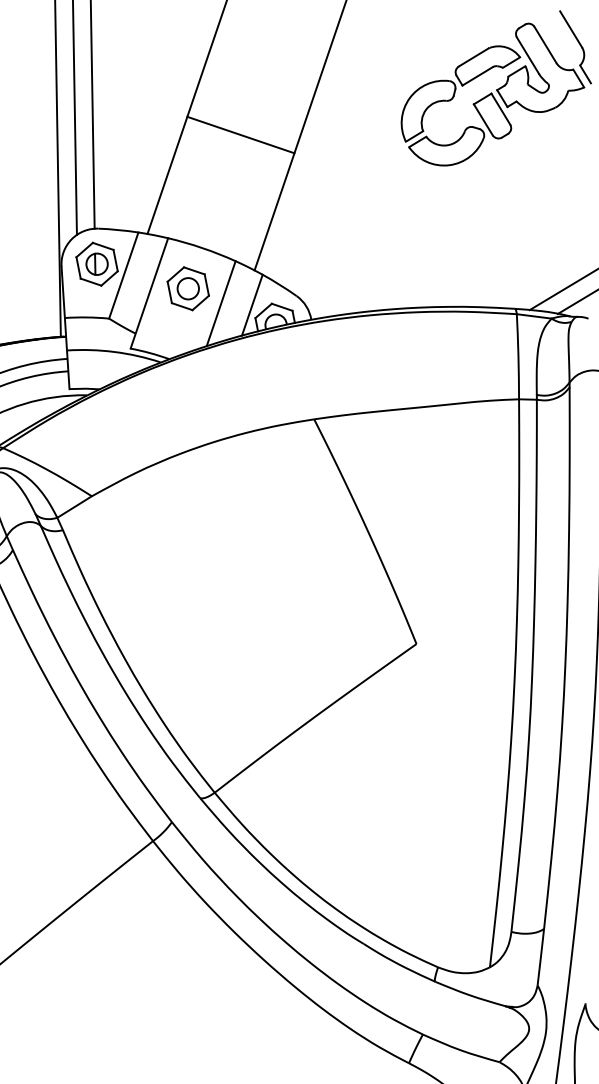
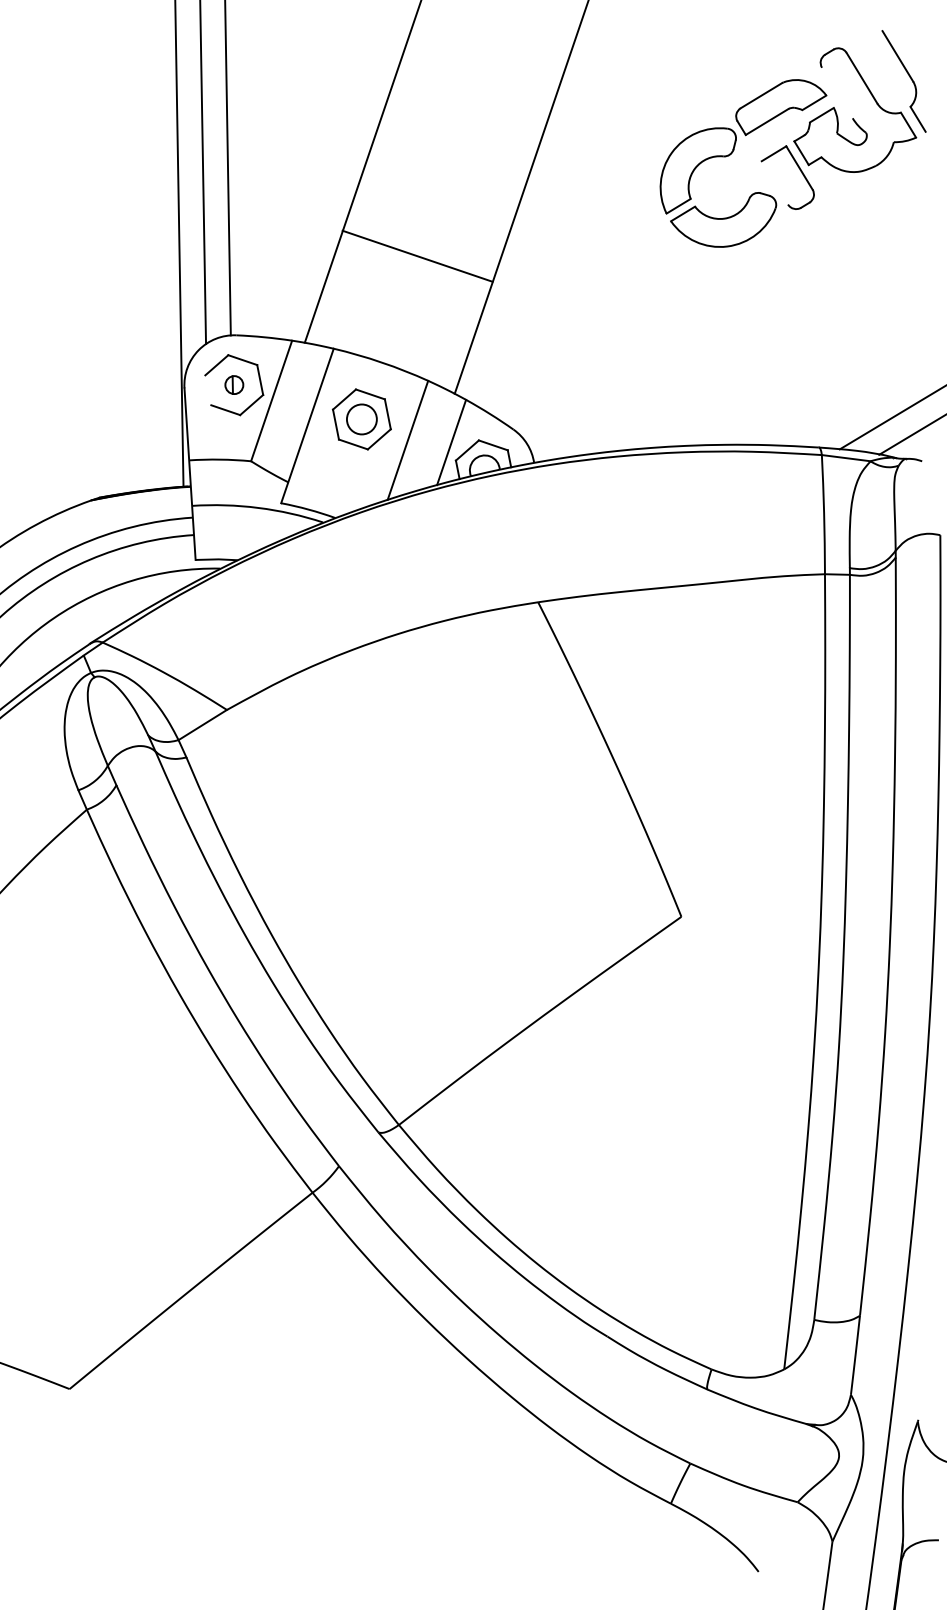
line: (528, 55) -> (837, 92), removed
line: (483, 119) -> (774, 182), removed
line: (240, 134) -> (417, 255), moved
part: (97, 263) -> (234, 384), size x0.6
line: (78, 268) -> (208, 390), removed

